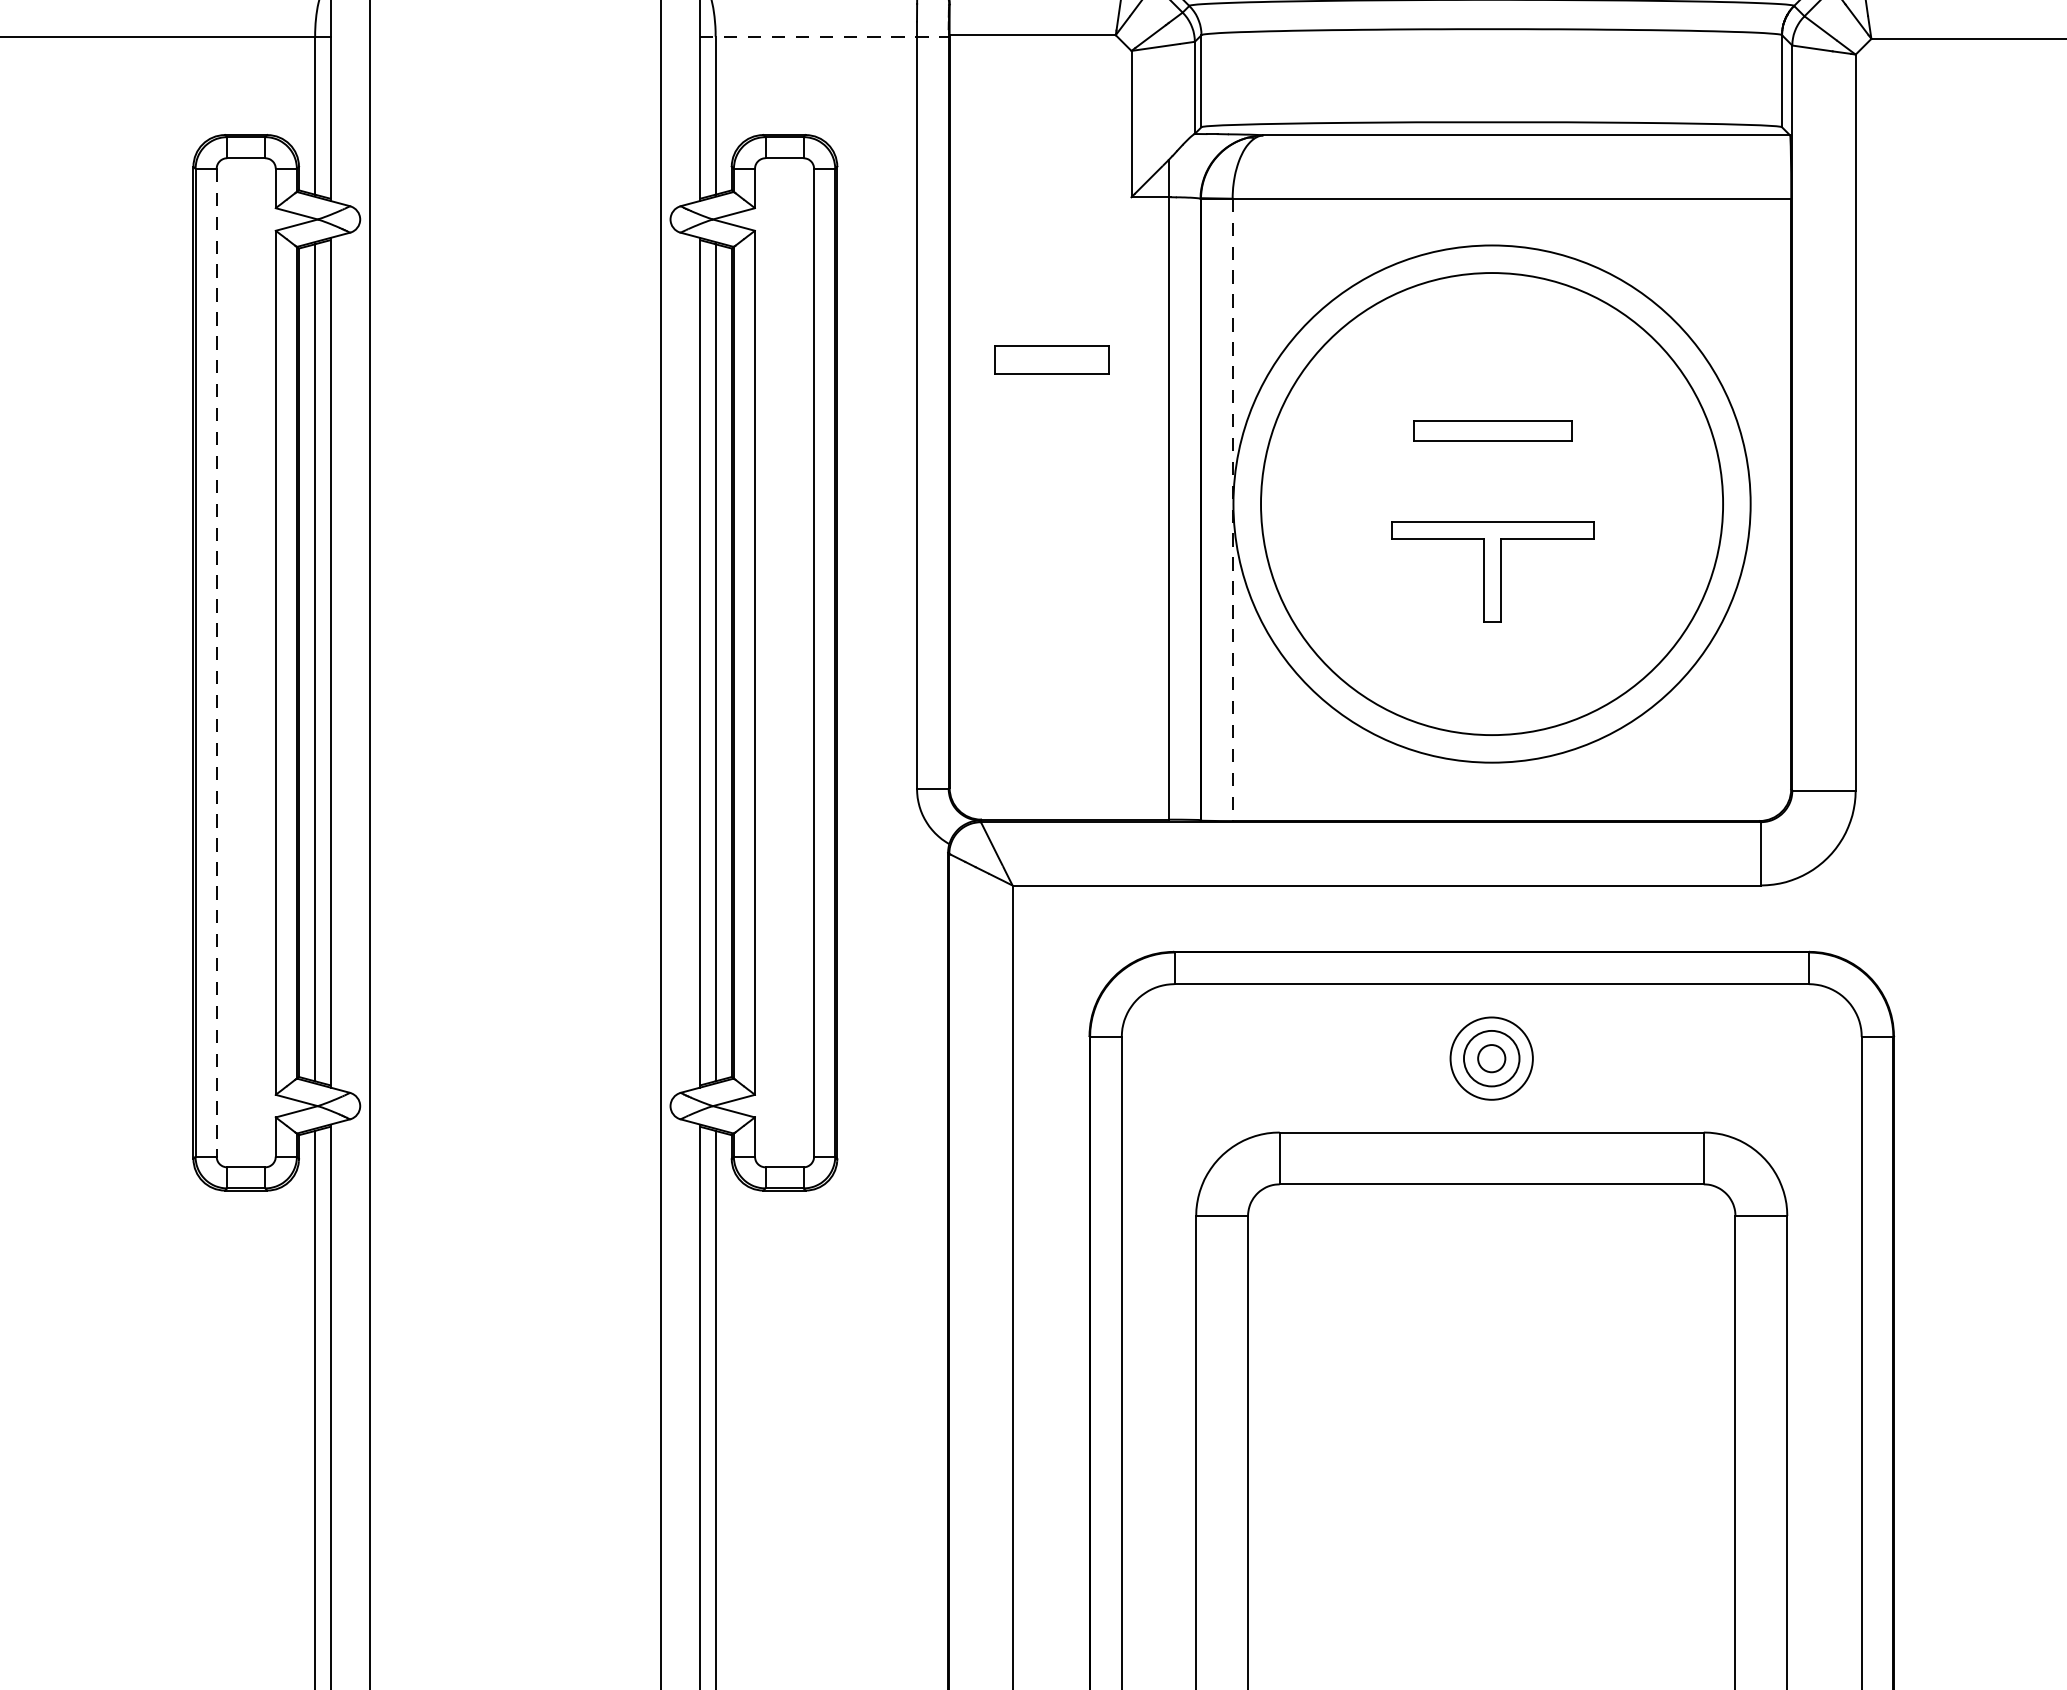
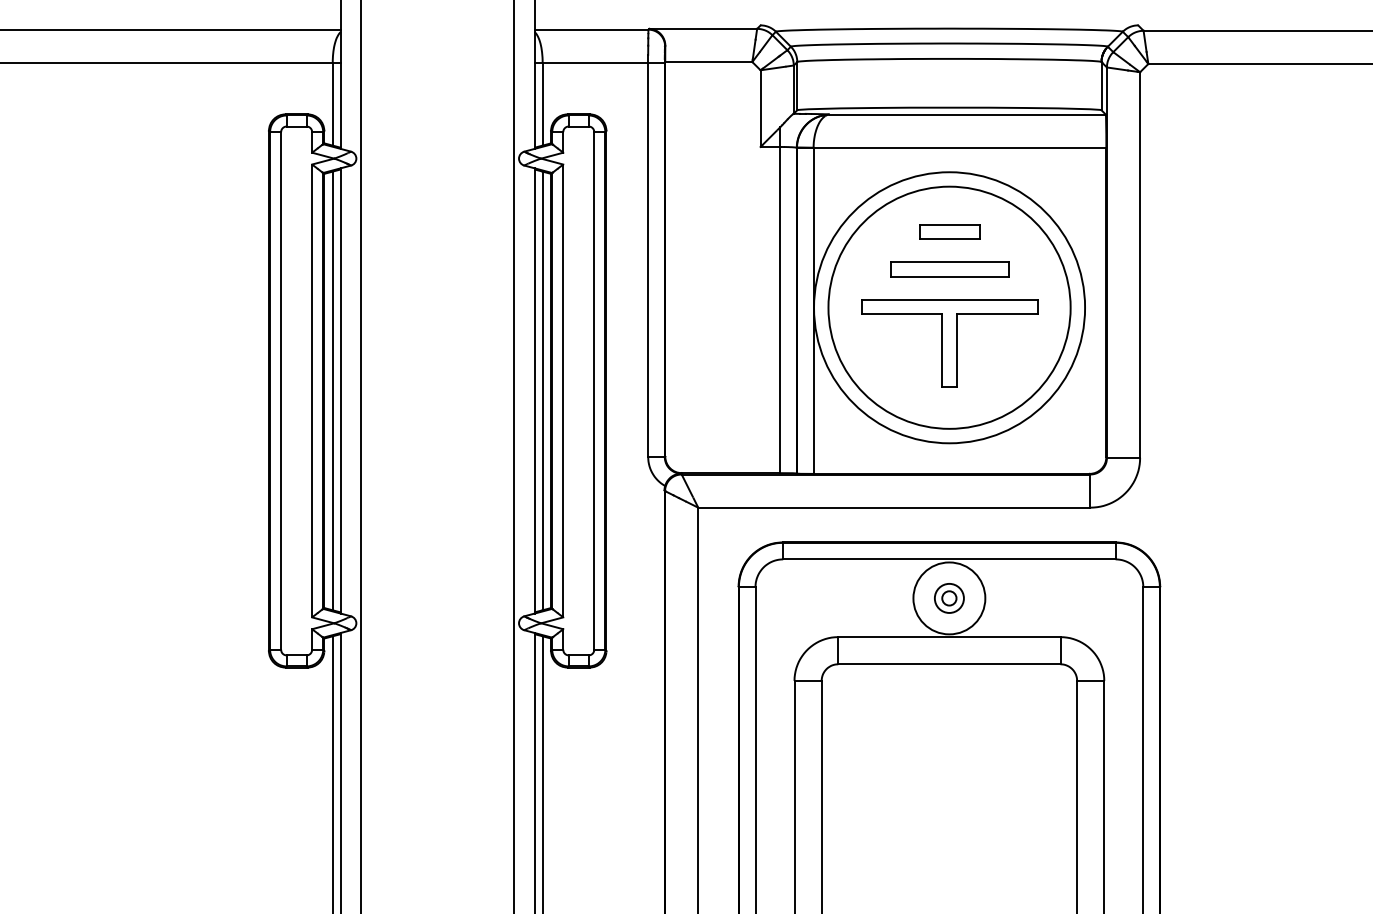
line: (826, 36) -> (600, 62), dashed -> solid
part: (1051, 358) -> (949, 231), moved
part: (1491, 431) -> (949, 269), size x1.43
line: (1232, 511) -> (813, 311), dashed -> solid
part: (1491, 572) -> (949, 343), size x1.67
line: (217, 661) -> (281, 390), dashed -> solid
circle: (1491, 1058) -> (949, 598), size x1.67

